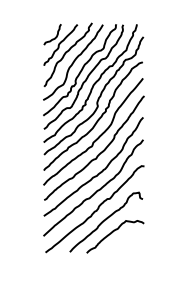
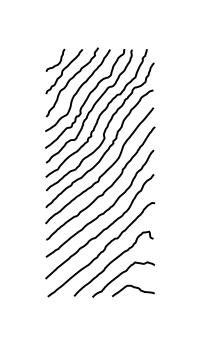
curve: (125, 244) -> (134, 288), added

